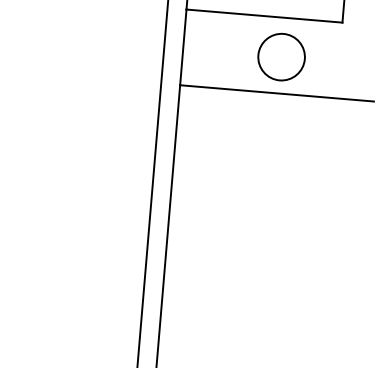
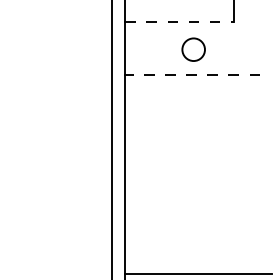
line: (265, 16) -> (180, 22), solid -> dashed
circle: (281, 56) -> (193, 49), size x0.7
line: (276, 93) -> (192, 75), solid -> dashed

